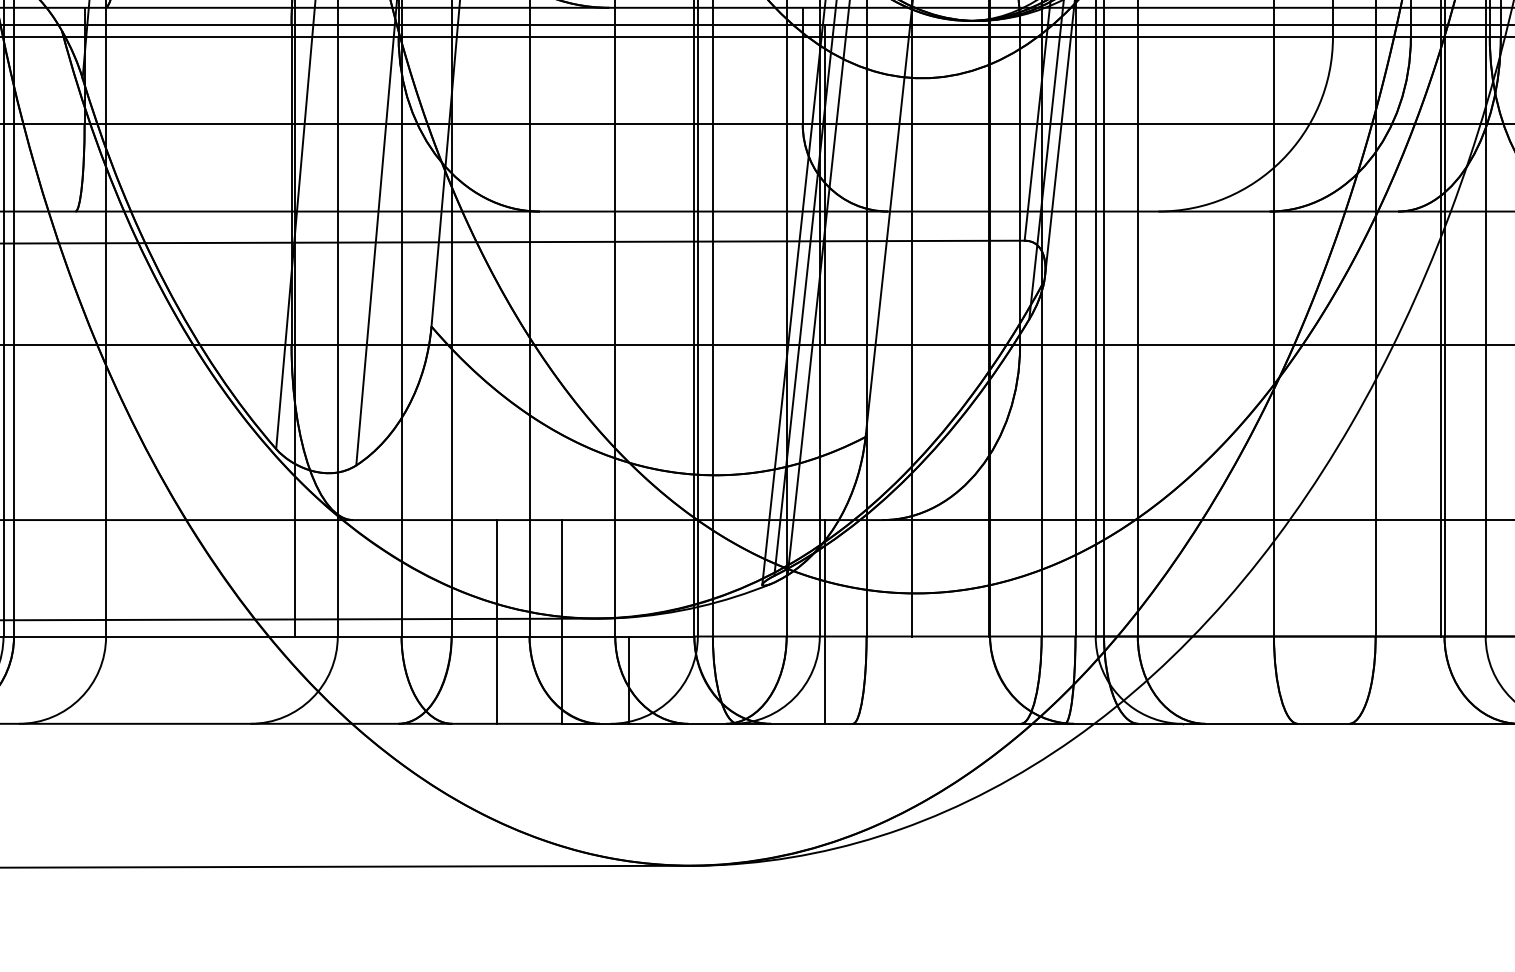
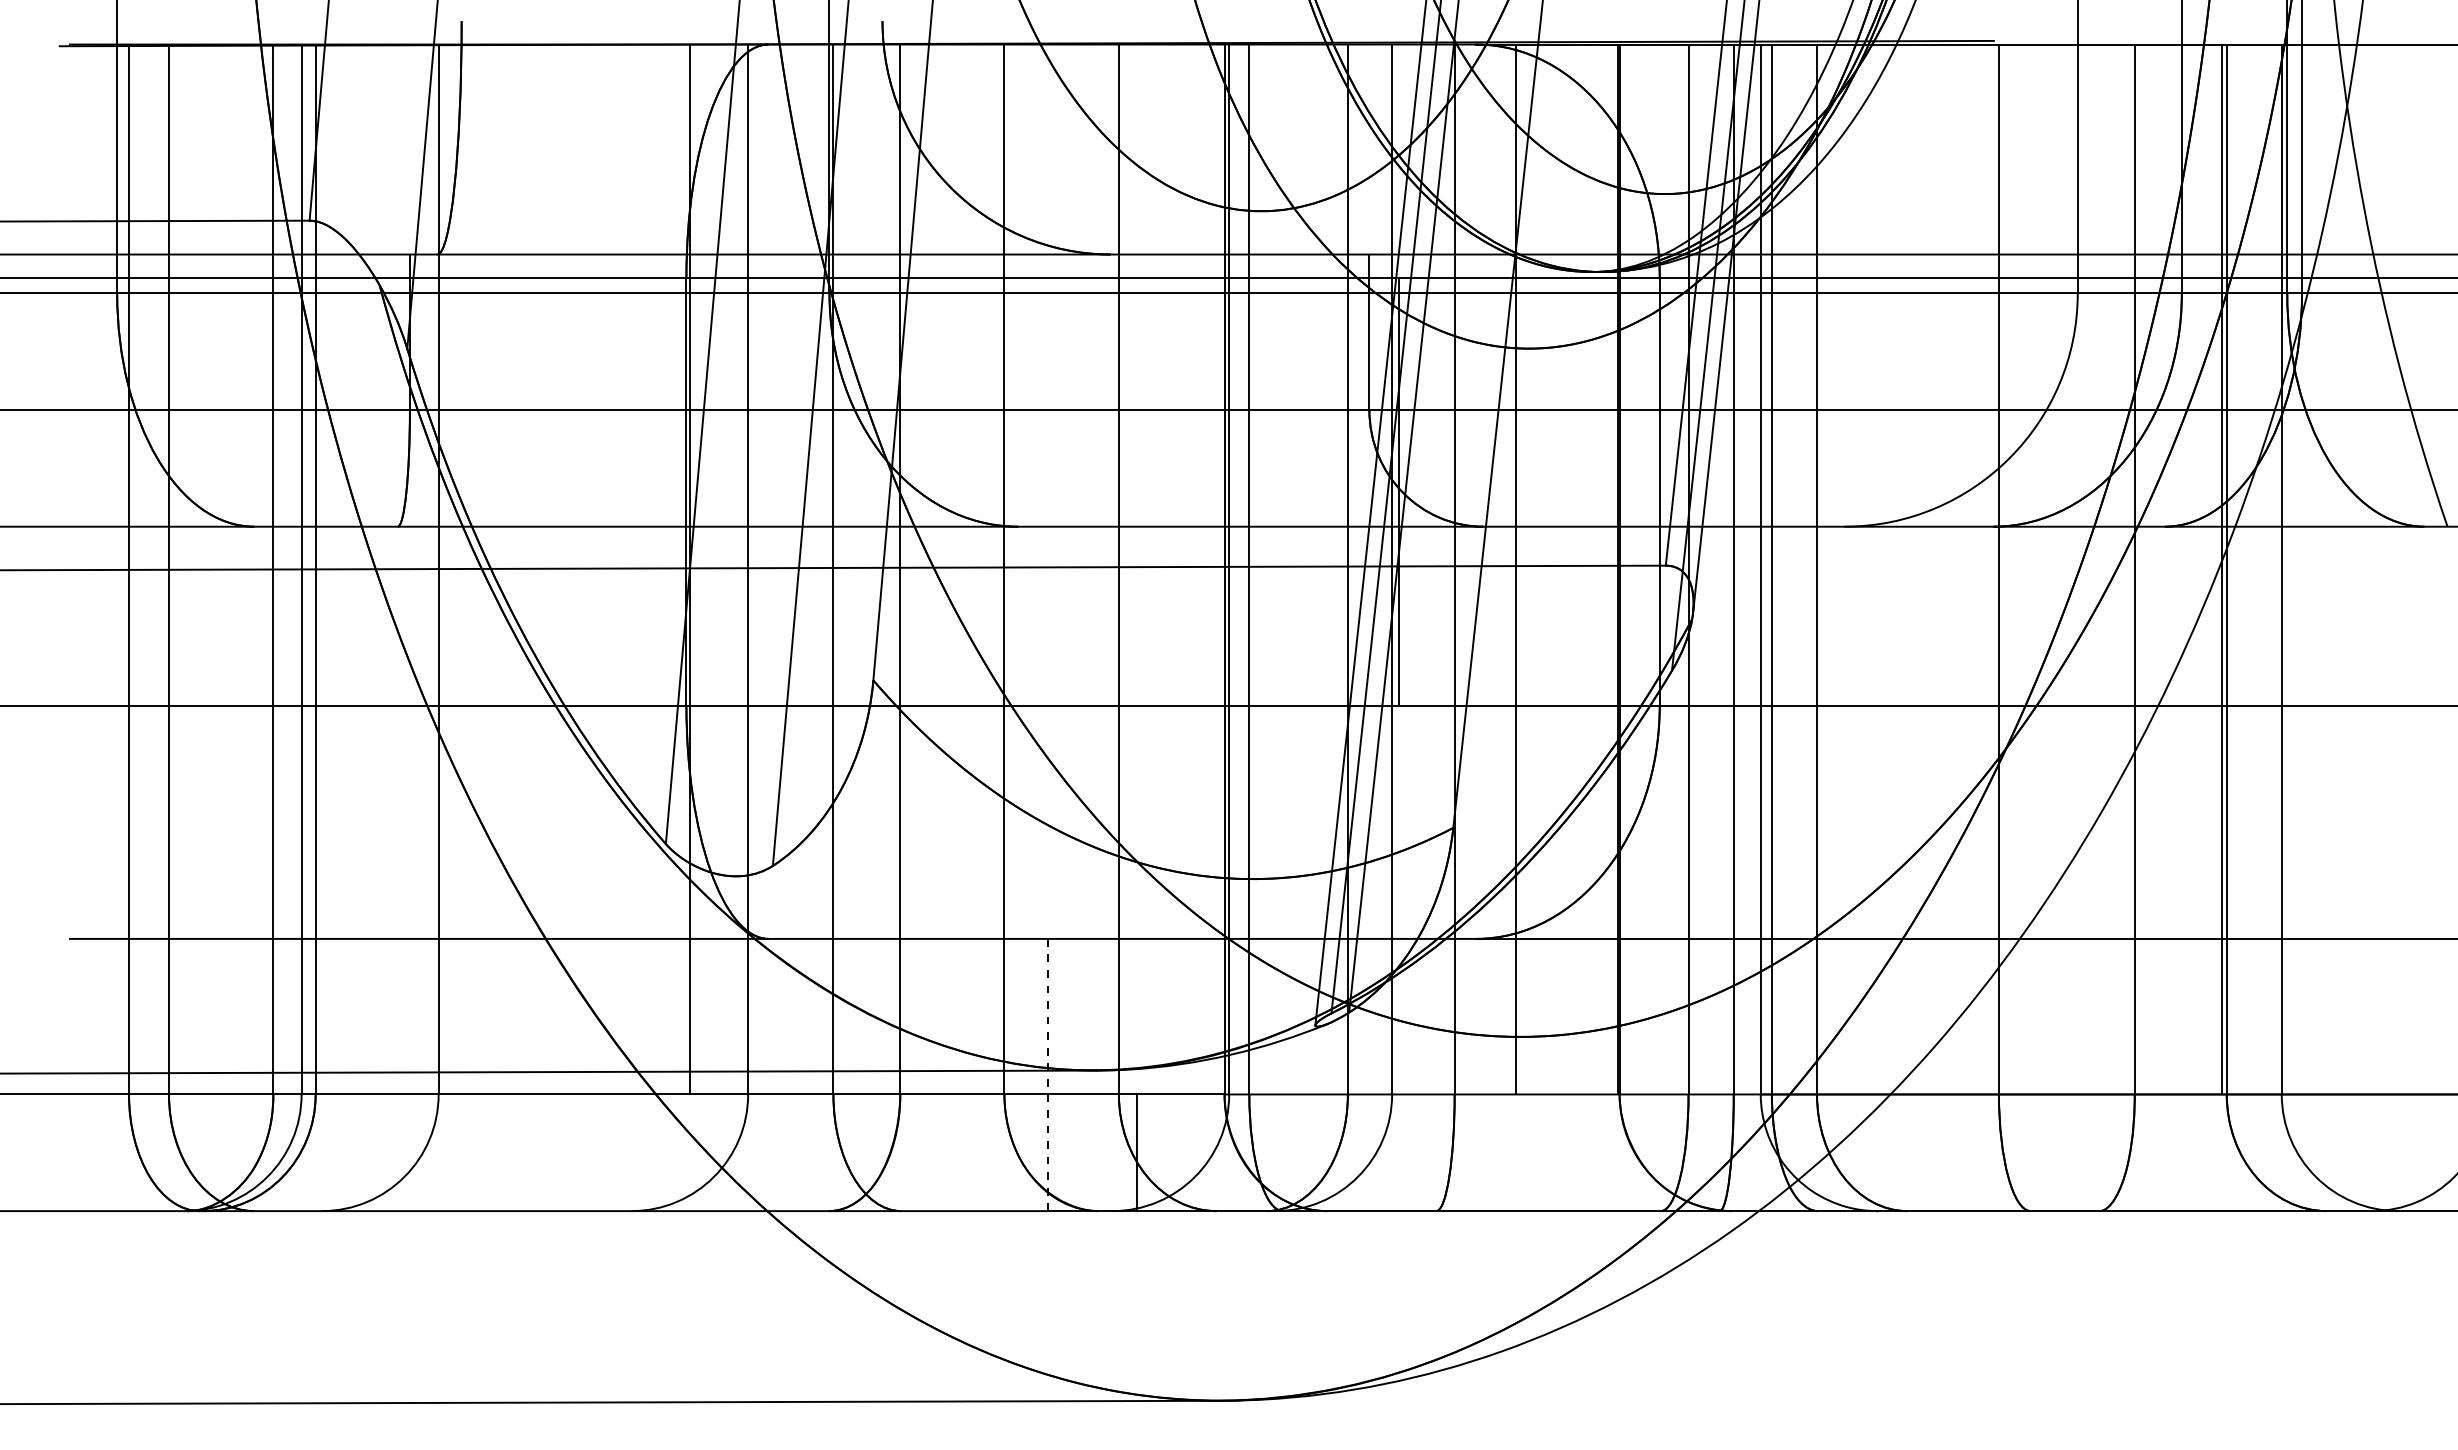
line: (496, 621) -> (960, 1074), removed
line: (824, 621) -> (1398, 1074), removed
line: (561, 622) -> (1047, 1075), solid -> dashed

